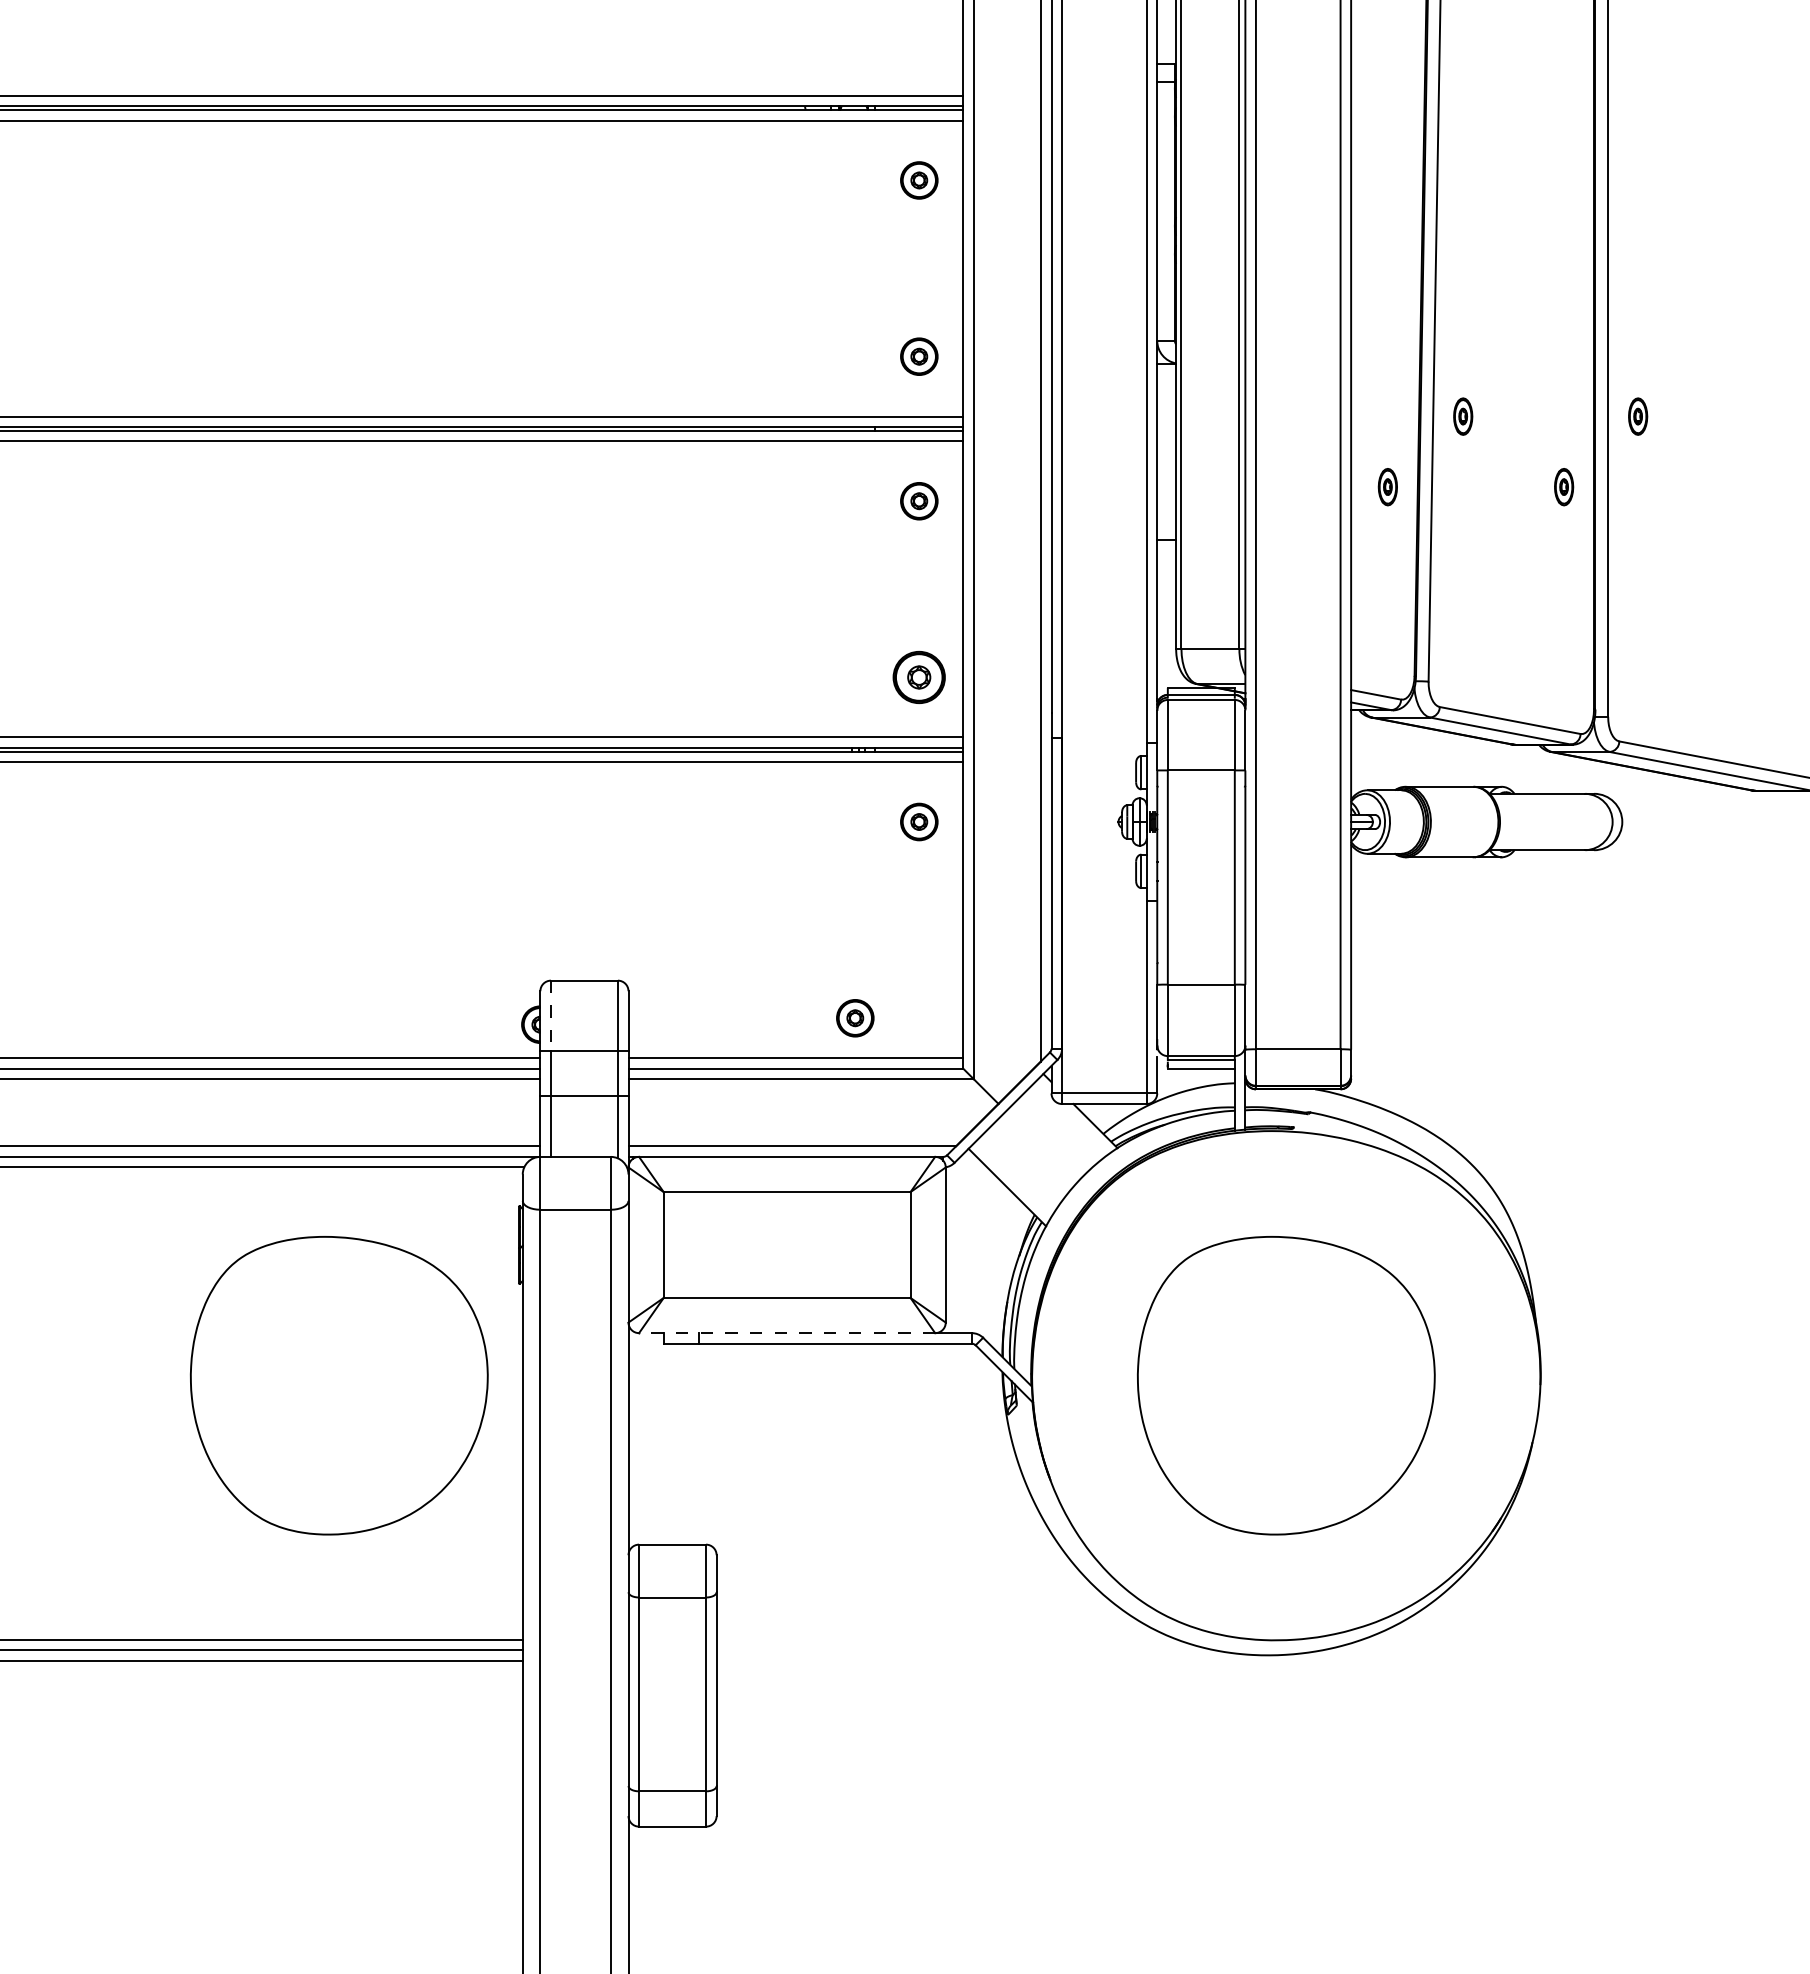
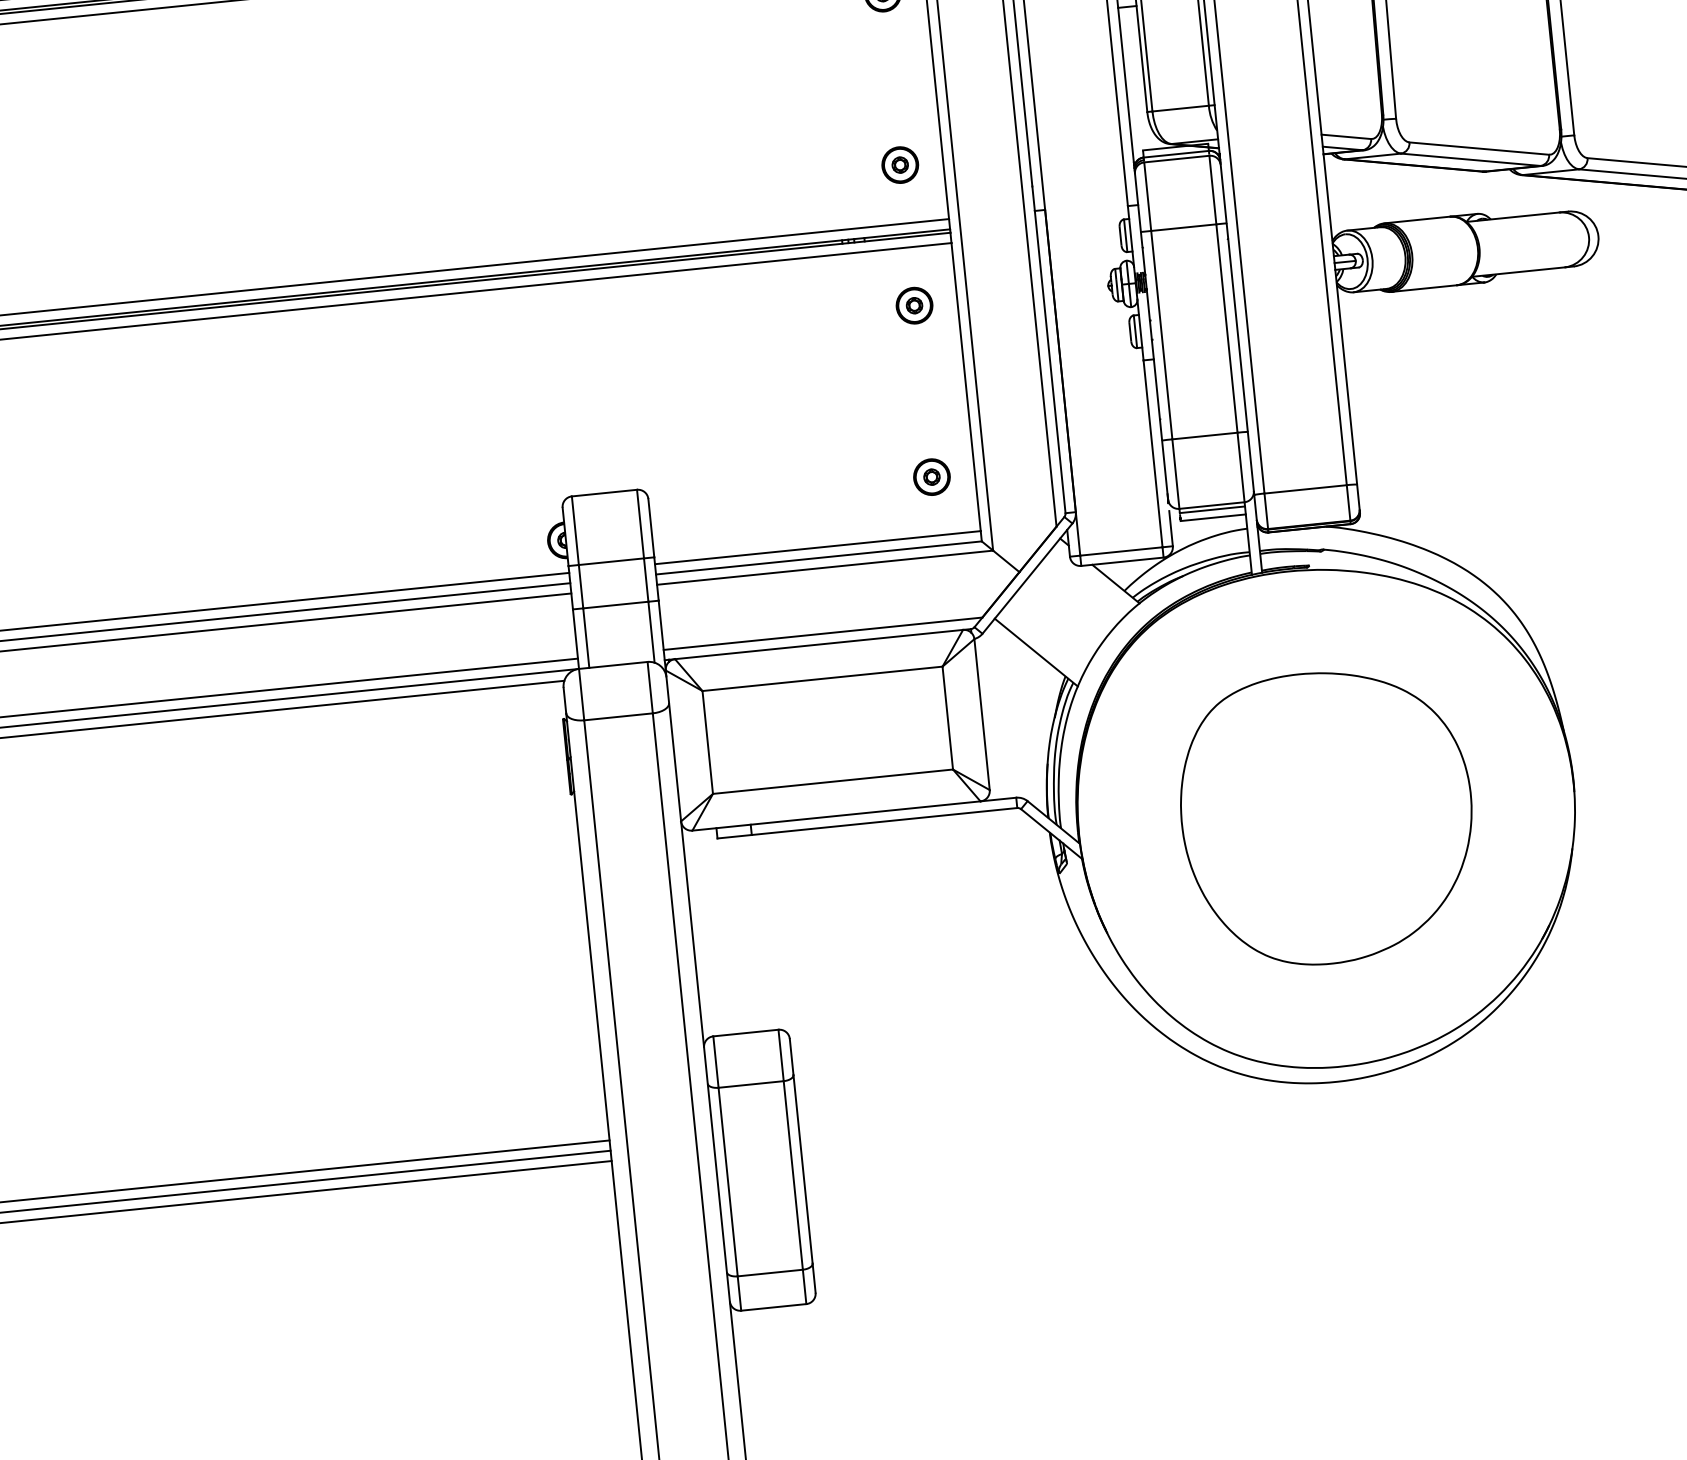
part: (919, 677) -> (900, 165), size x0.71
line: (550, 1016) -> (574, 531), dashed -> solid
part: (855, 1018) -> (932, 477), moved
line: (786, 1333) -> (835, 816), dashed -> solid
part: (339, 1385) -> (406, 911), removed

